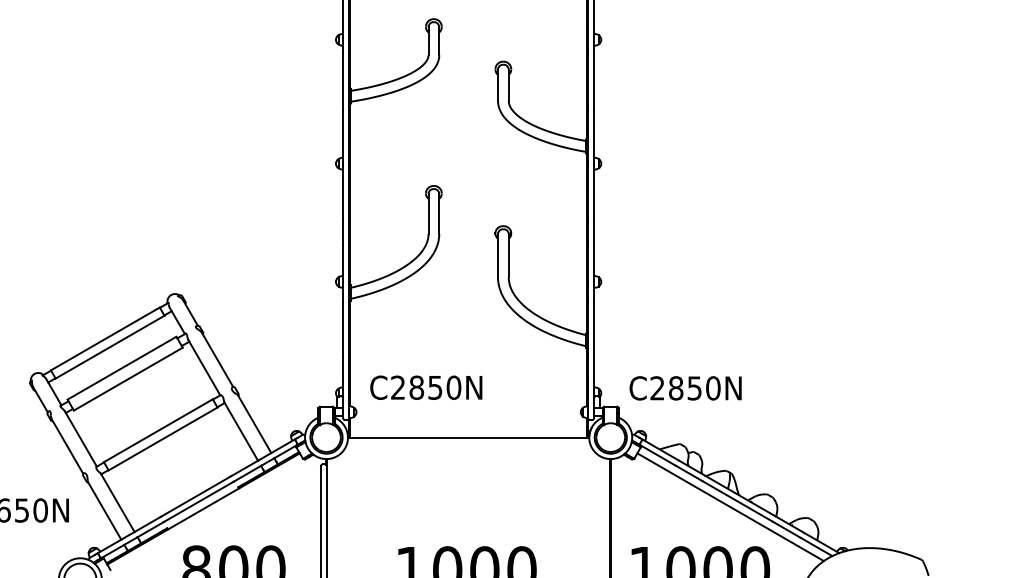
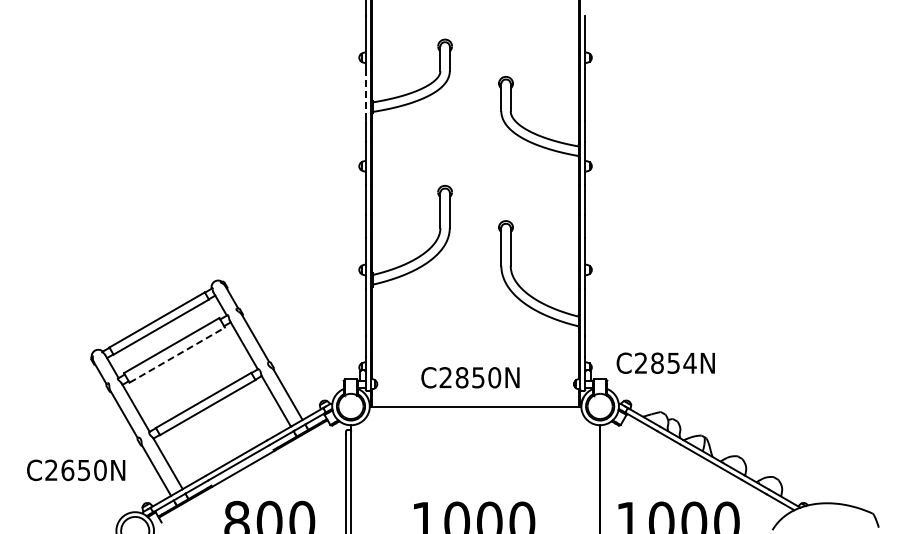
line: (343, 82) -> (365, 95), solid -> dashed
line: (128, 379) -> (177, 355), solid -> dashed
text: (426, 387) -> (470, 377), moved
text: (712, 387) -> (689, 362), C2850N -> C2854N
line: (729, 507) -> (704, 467), removed

